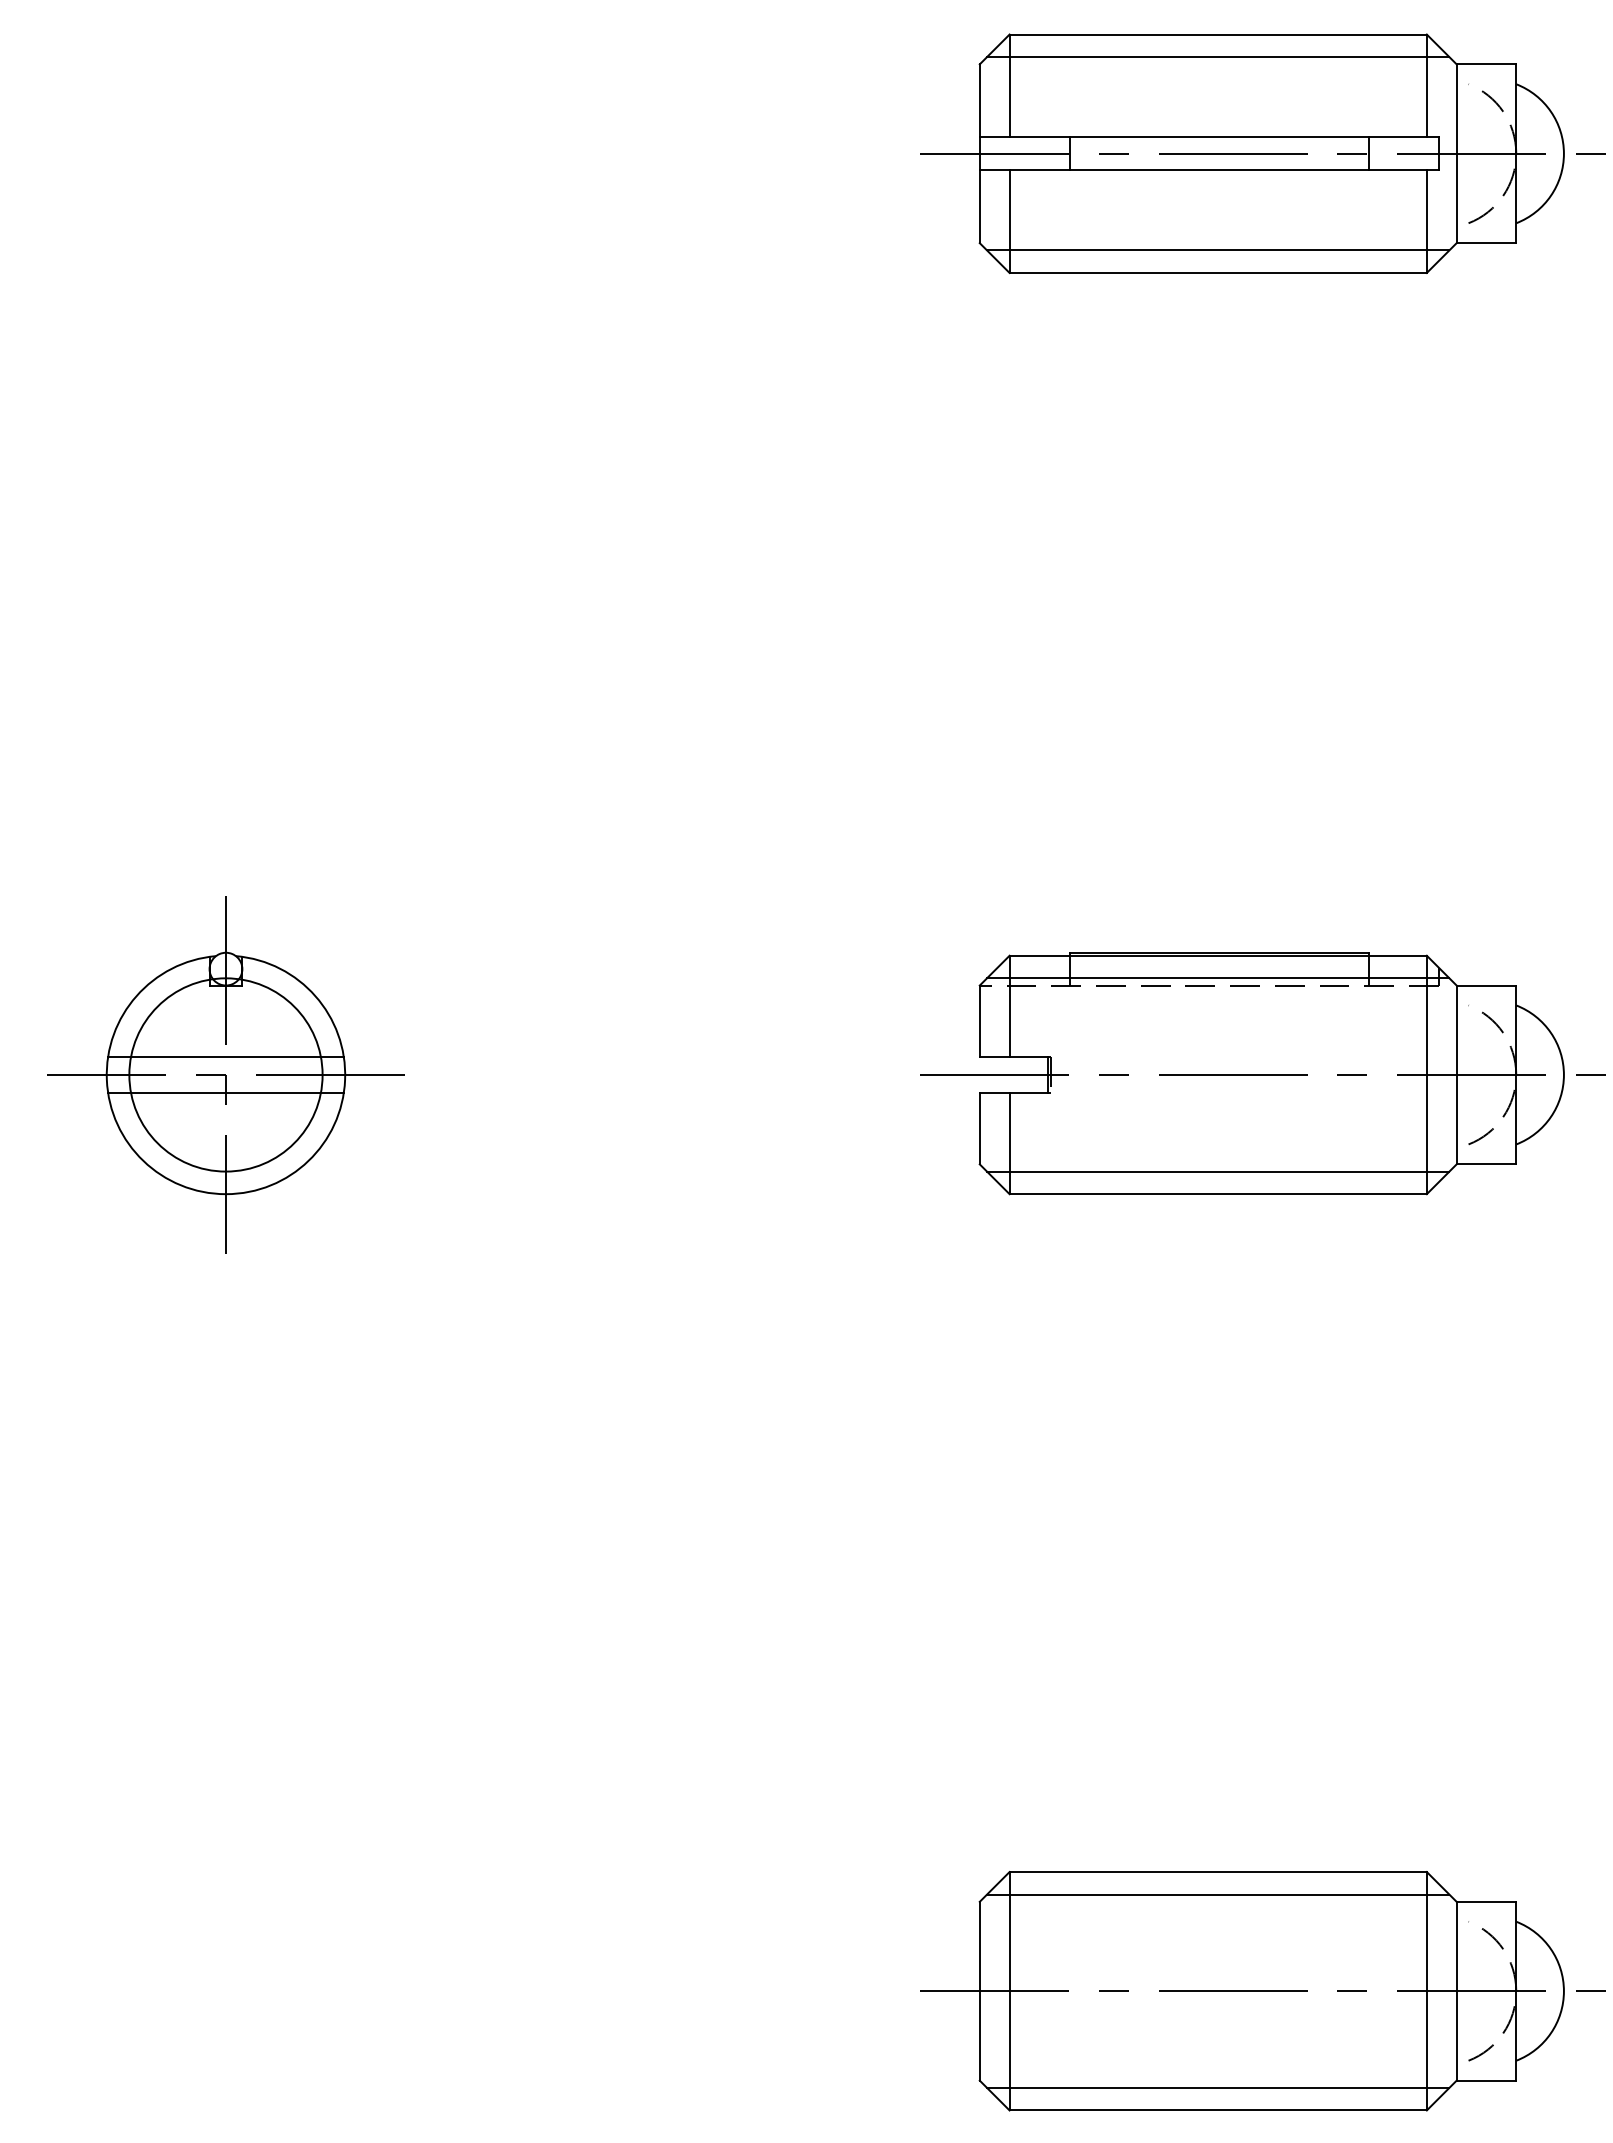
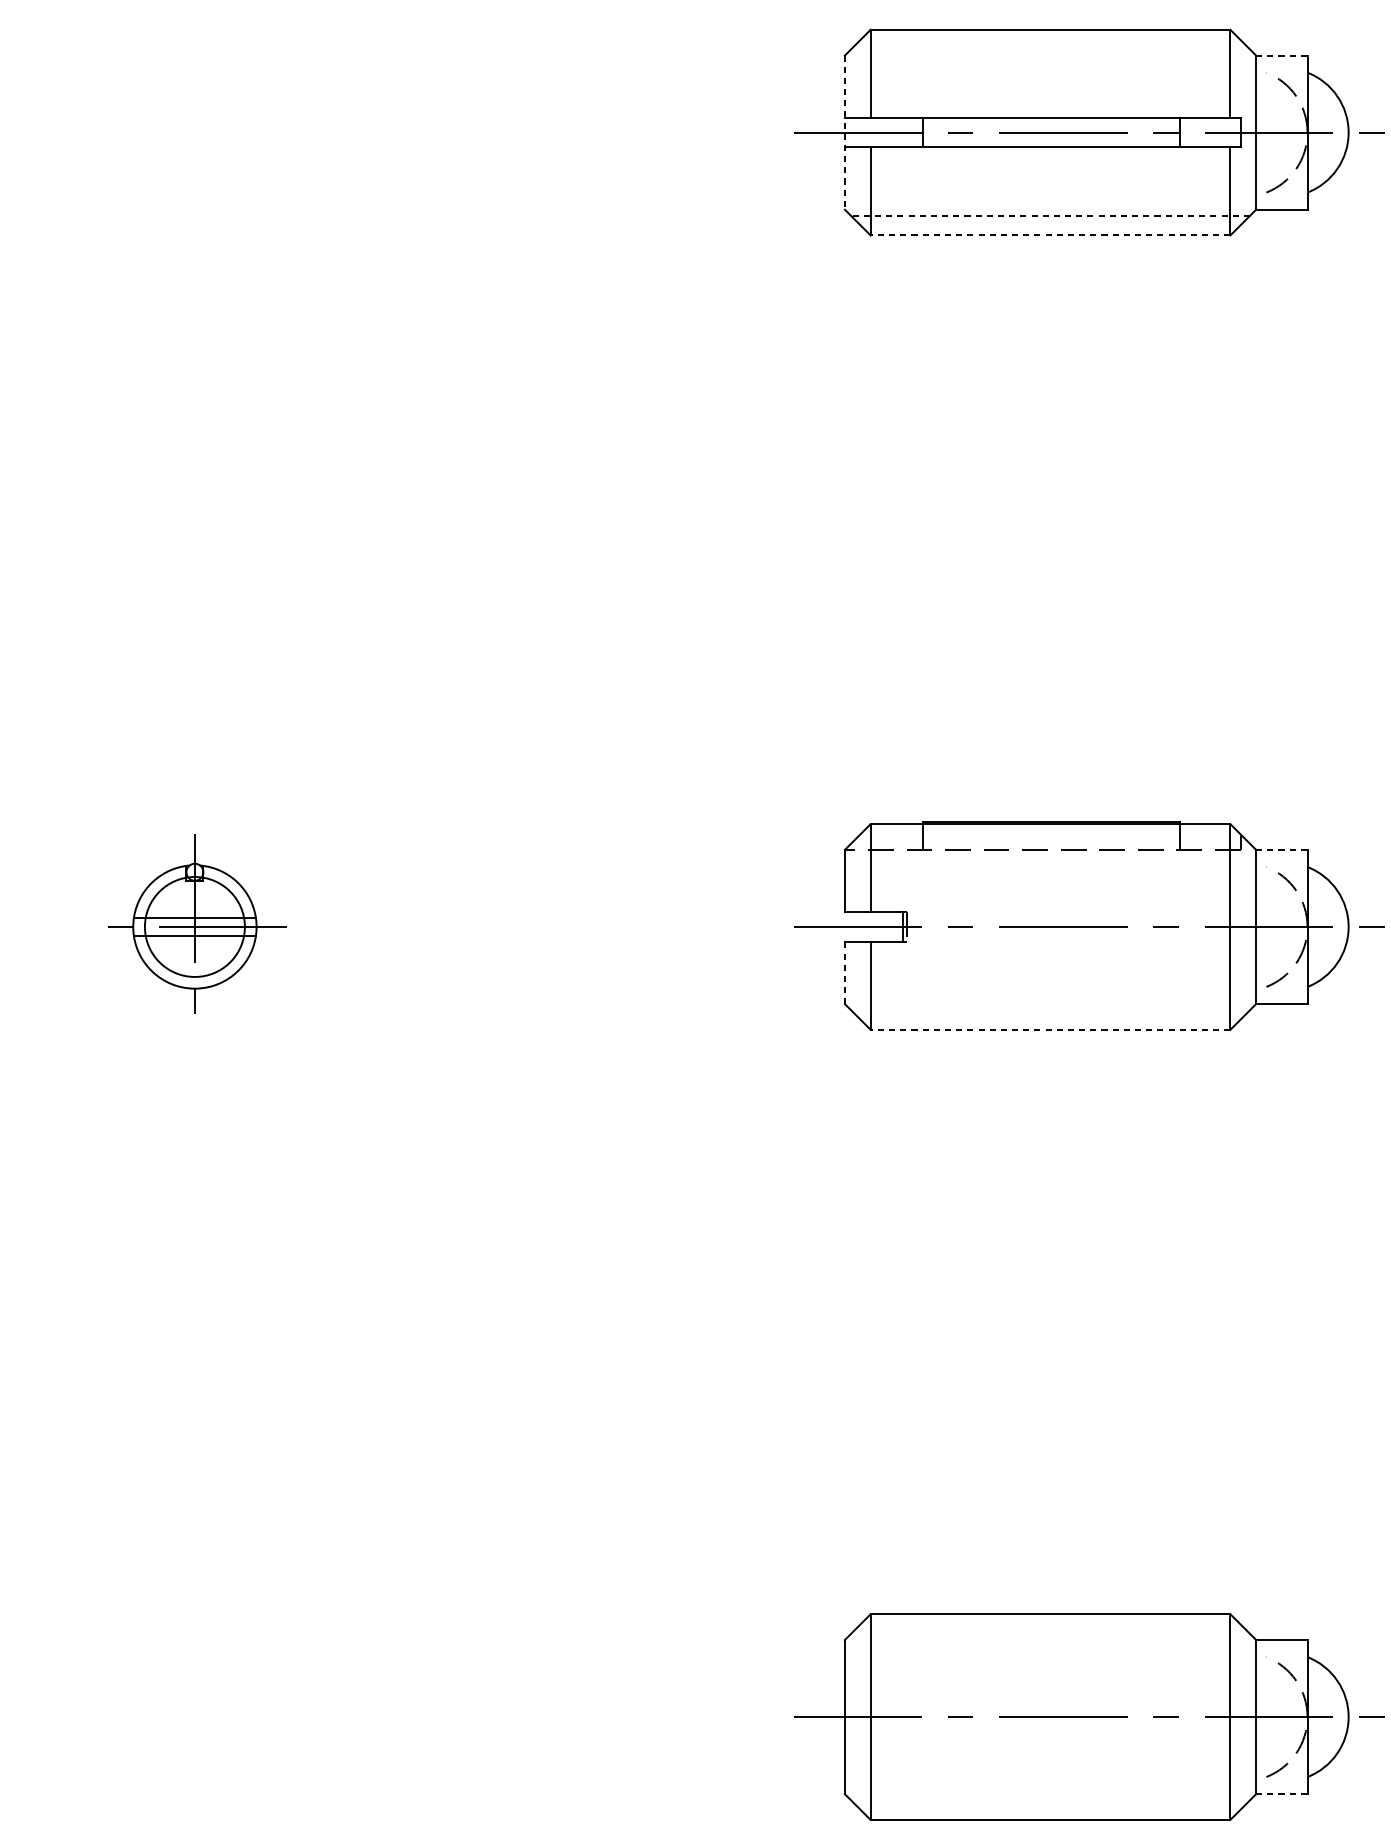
line: (1218, 57) -> (1050, 49), removed
line: (1486, 64) -> (1281, 55), solid -> dashed
line: (979, 154) -> (844, 133), solid -> dashed
line: (1217, 250) -> (1049, 216), solid -> dashed
line: (1218, 272) -> (1050, 235), solid -> dashed
line: (1218, 978) -> (1050, 843), removed
line: (1486, 985) -> (1281, 849), solid -> dashed
part: (225, 1074) -> (194, 926), size x0.6
line: (979, 1128) -> (844, 973), solid -> dashed
line: (1218, 1171) -> (1050, 1010), removed
line: (1218, 1194) -> (1050, 1030), solid -> dashed
line: (1218, 1894) -> (1050, 1633), removed
line: (1486, 2080) -> (1281, 1794), solid -> dashed
line: (1218, 2087) -> (1050, 1800), removed

